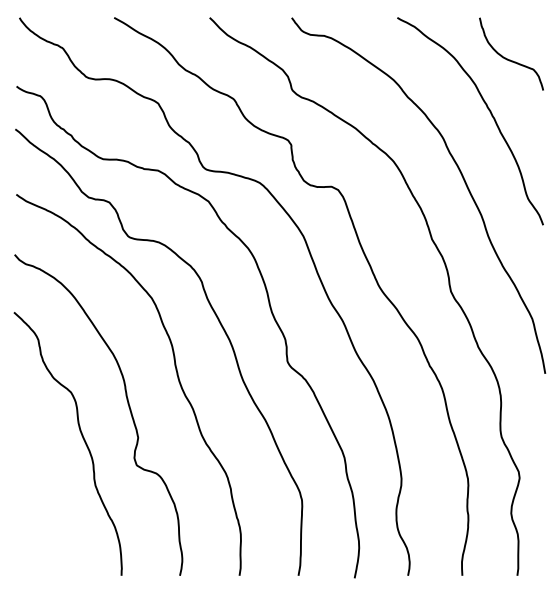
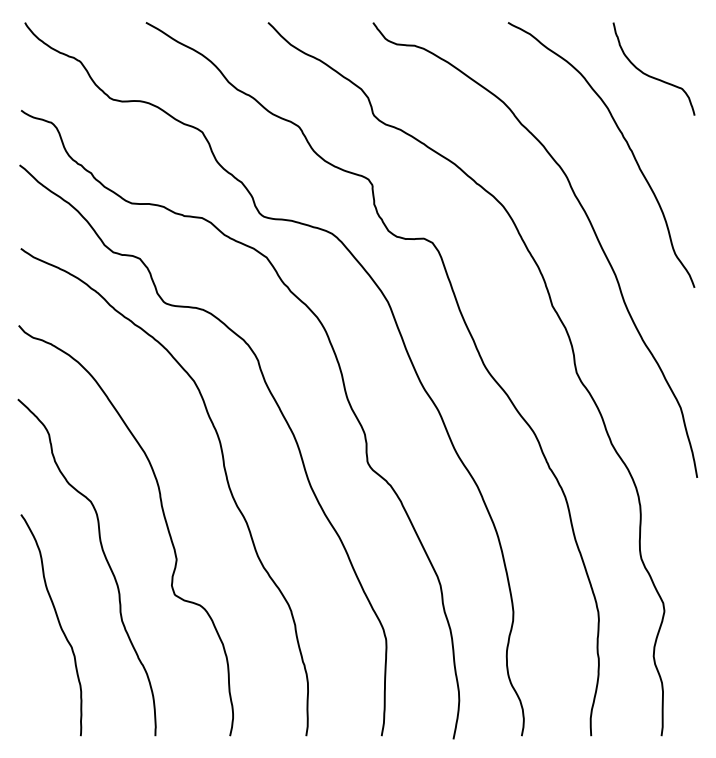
curve: (45, 487) -> (58, 623), added

